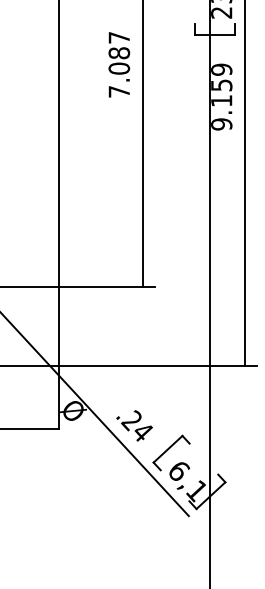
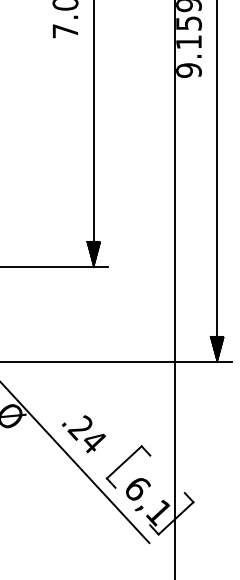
hatch: (142, 276) -> (93, 254), added
hatch: (244, 354) -> (216, 348), added

